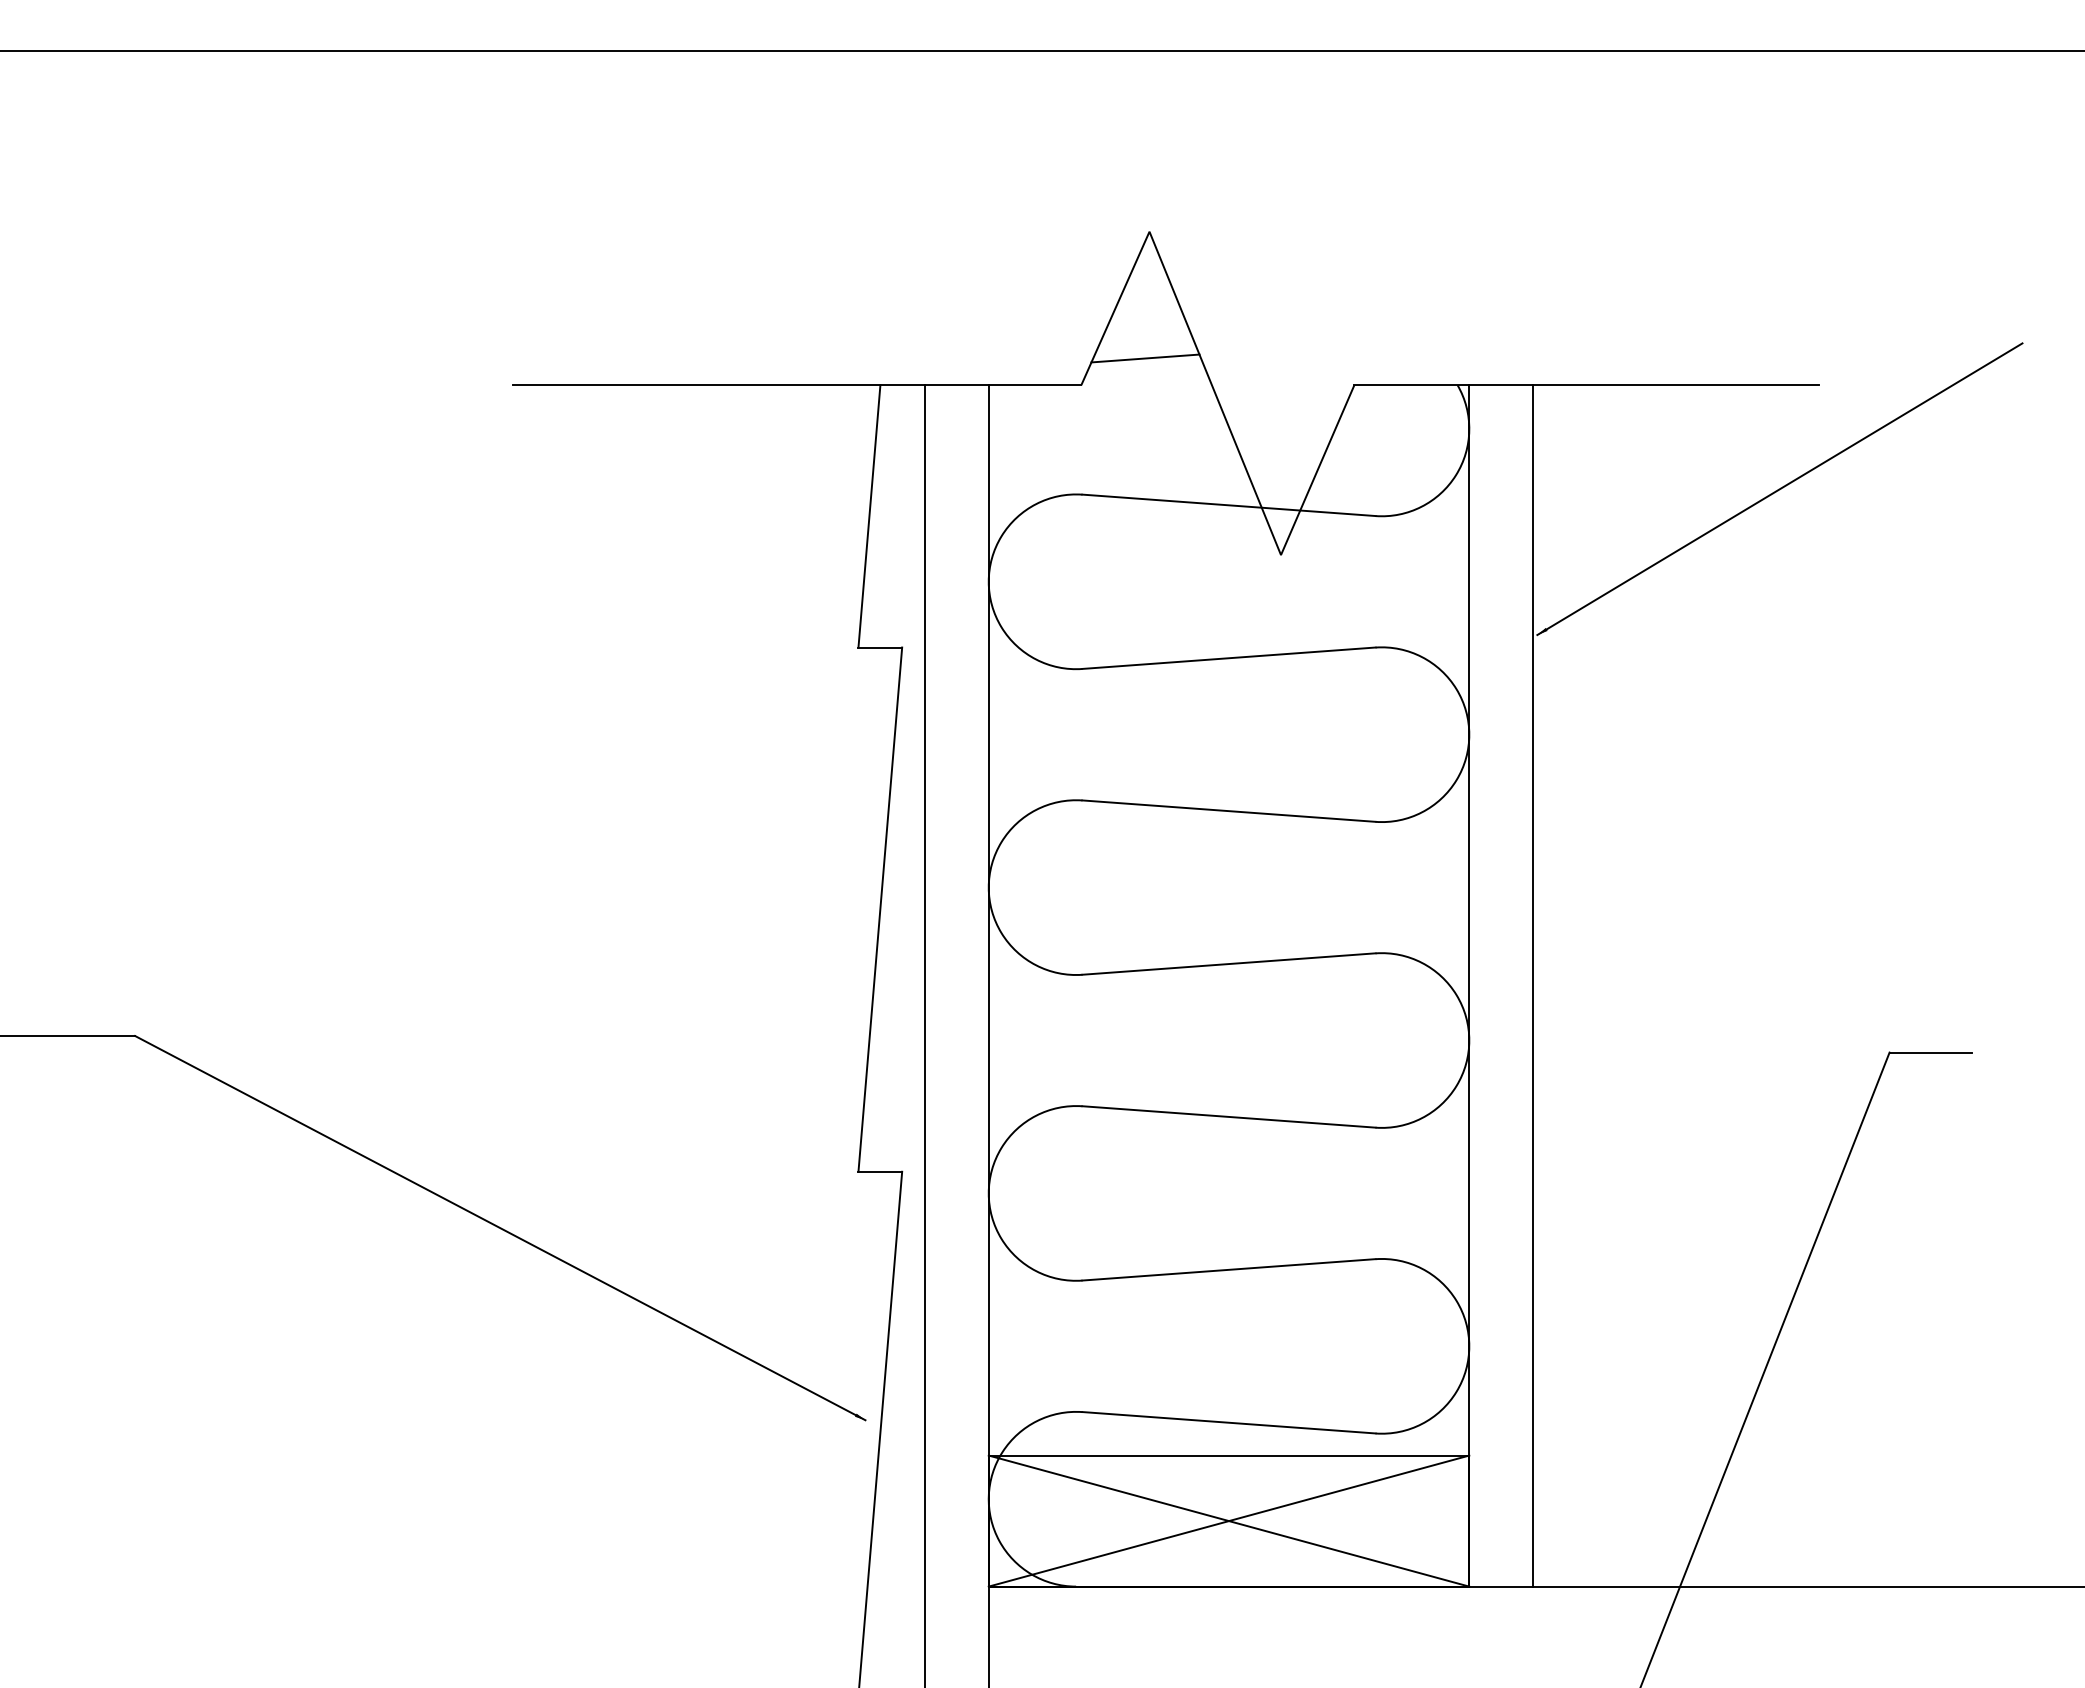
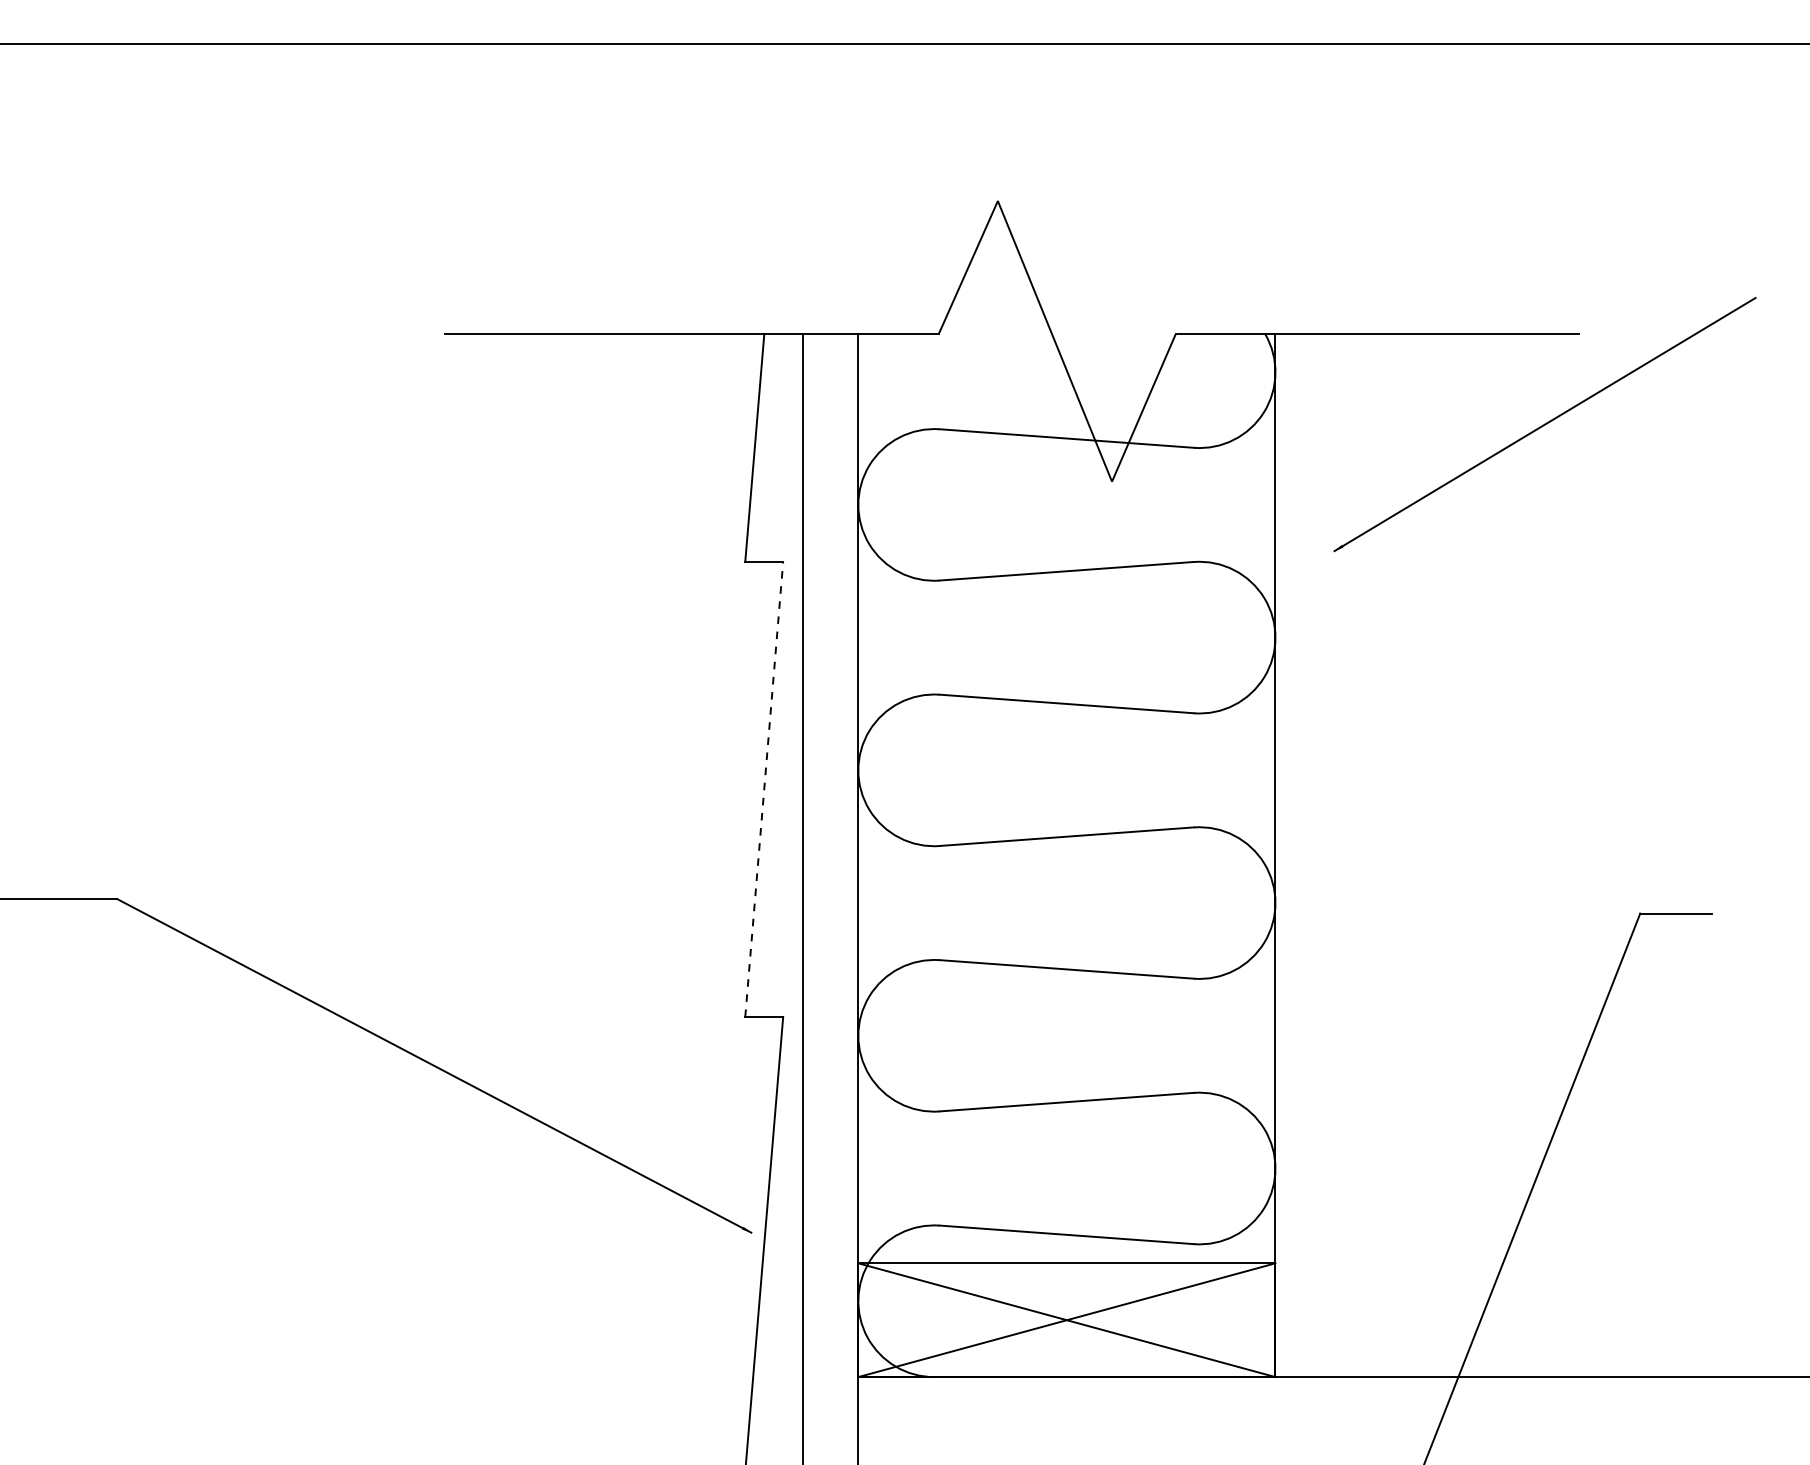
line: (1145, 358) -> (994, 311), removed
line: (880, 909) -> (764, 789), solid -> dashed
line: (1533, 985) -> (1331, 855), removed

